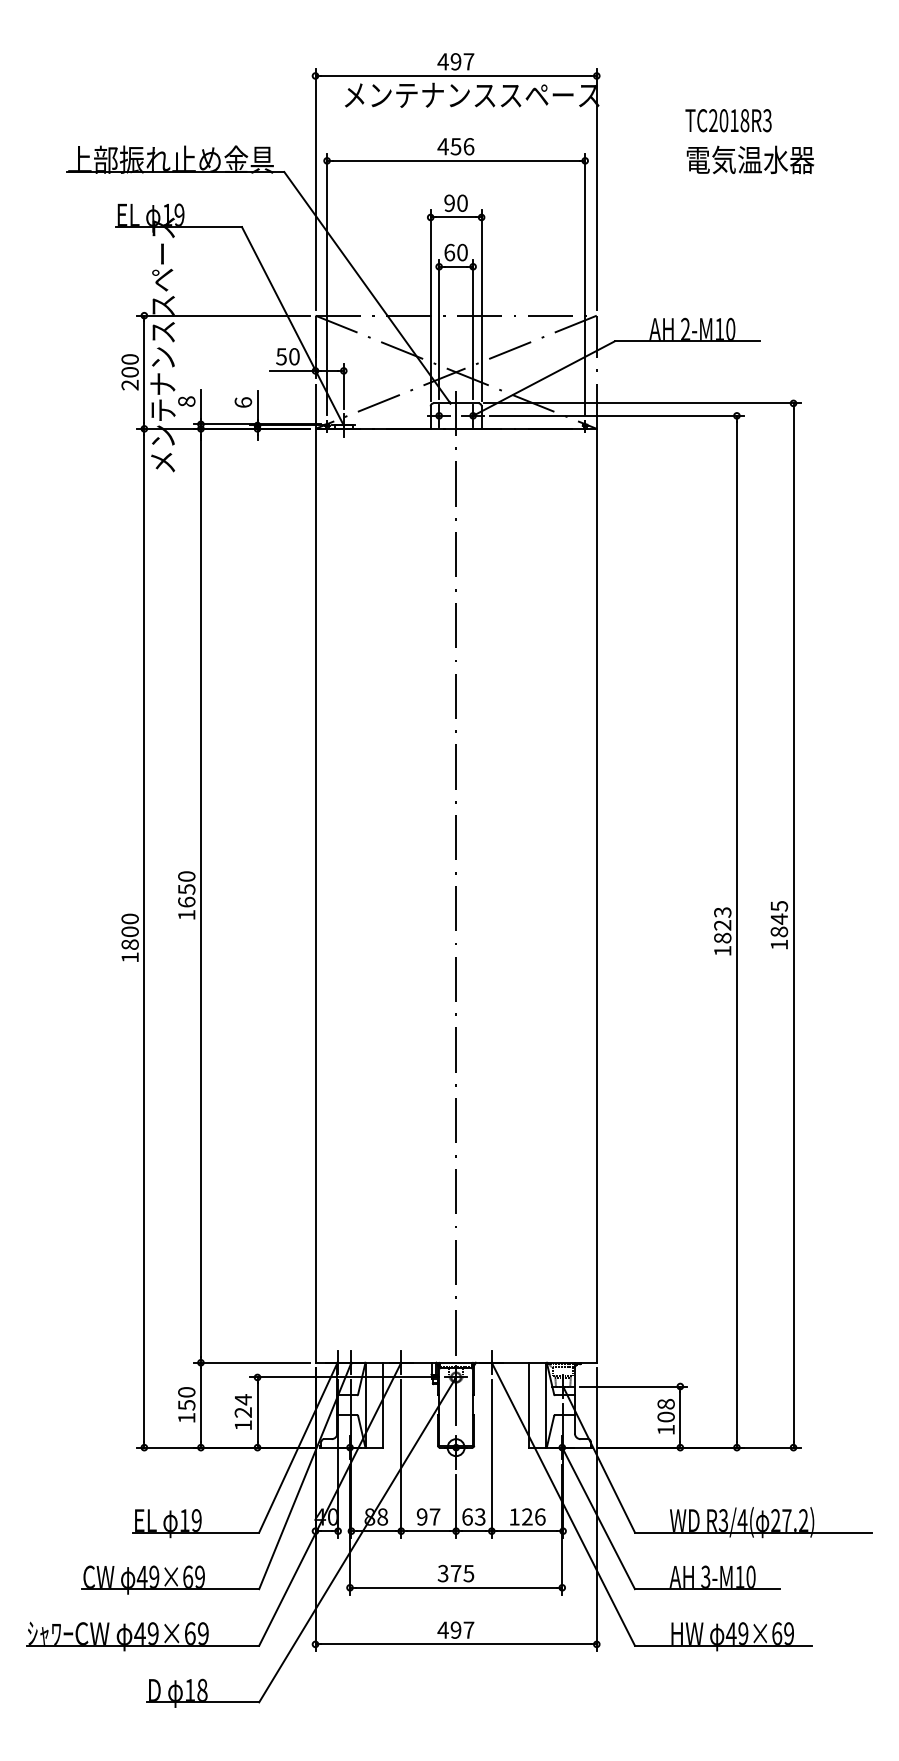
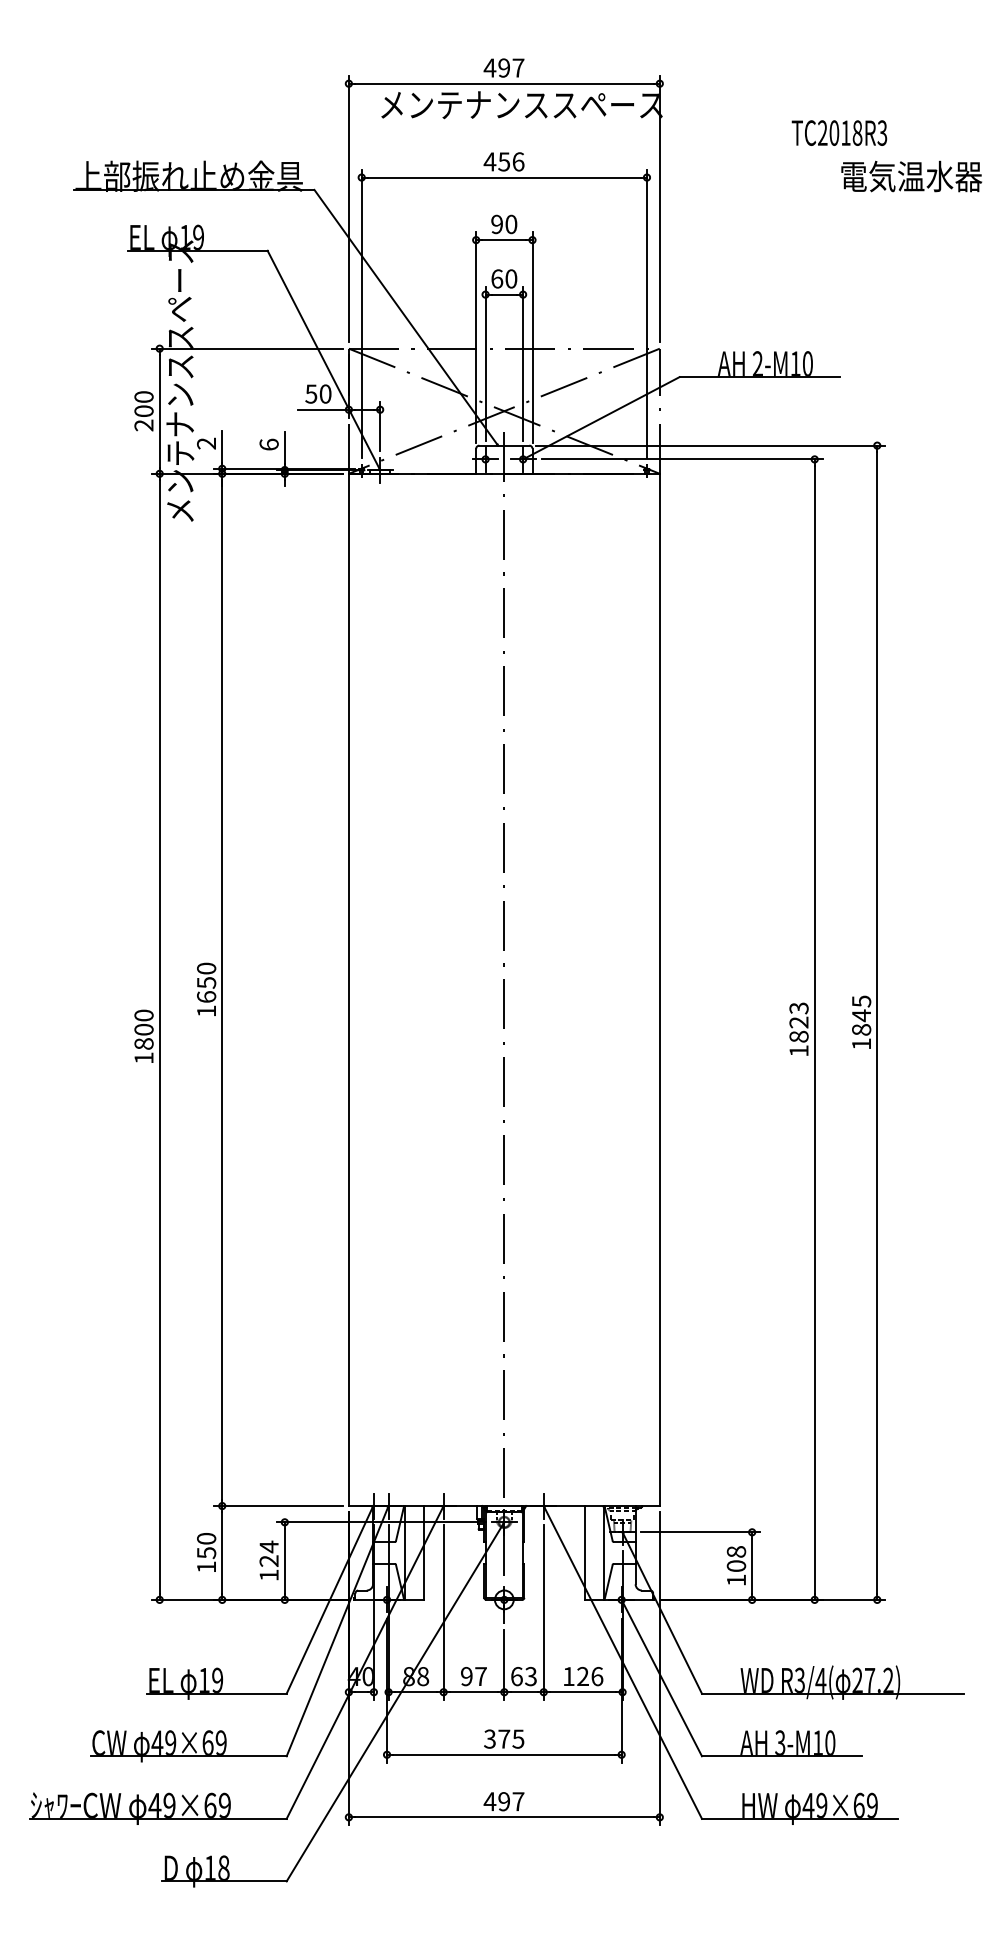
text: (728, 120) -> (839, 132), moved
text: (750, 159) -> (911, 176), moved
text: (186, 401) -> (206, 443), 8 -> 2

